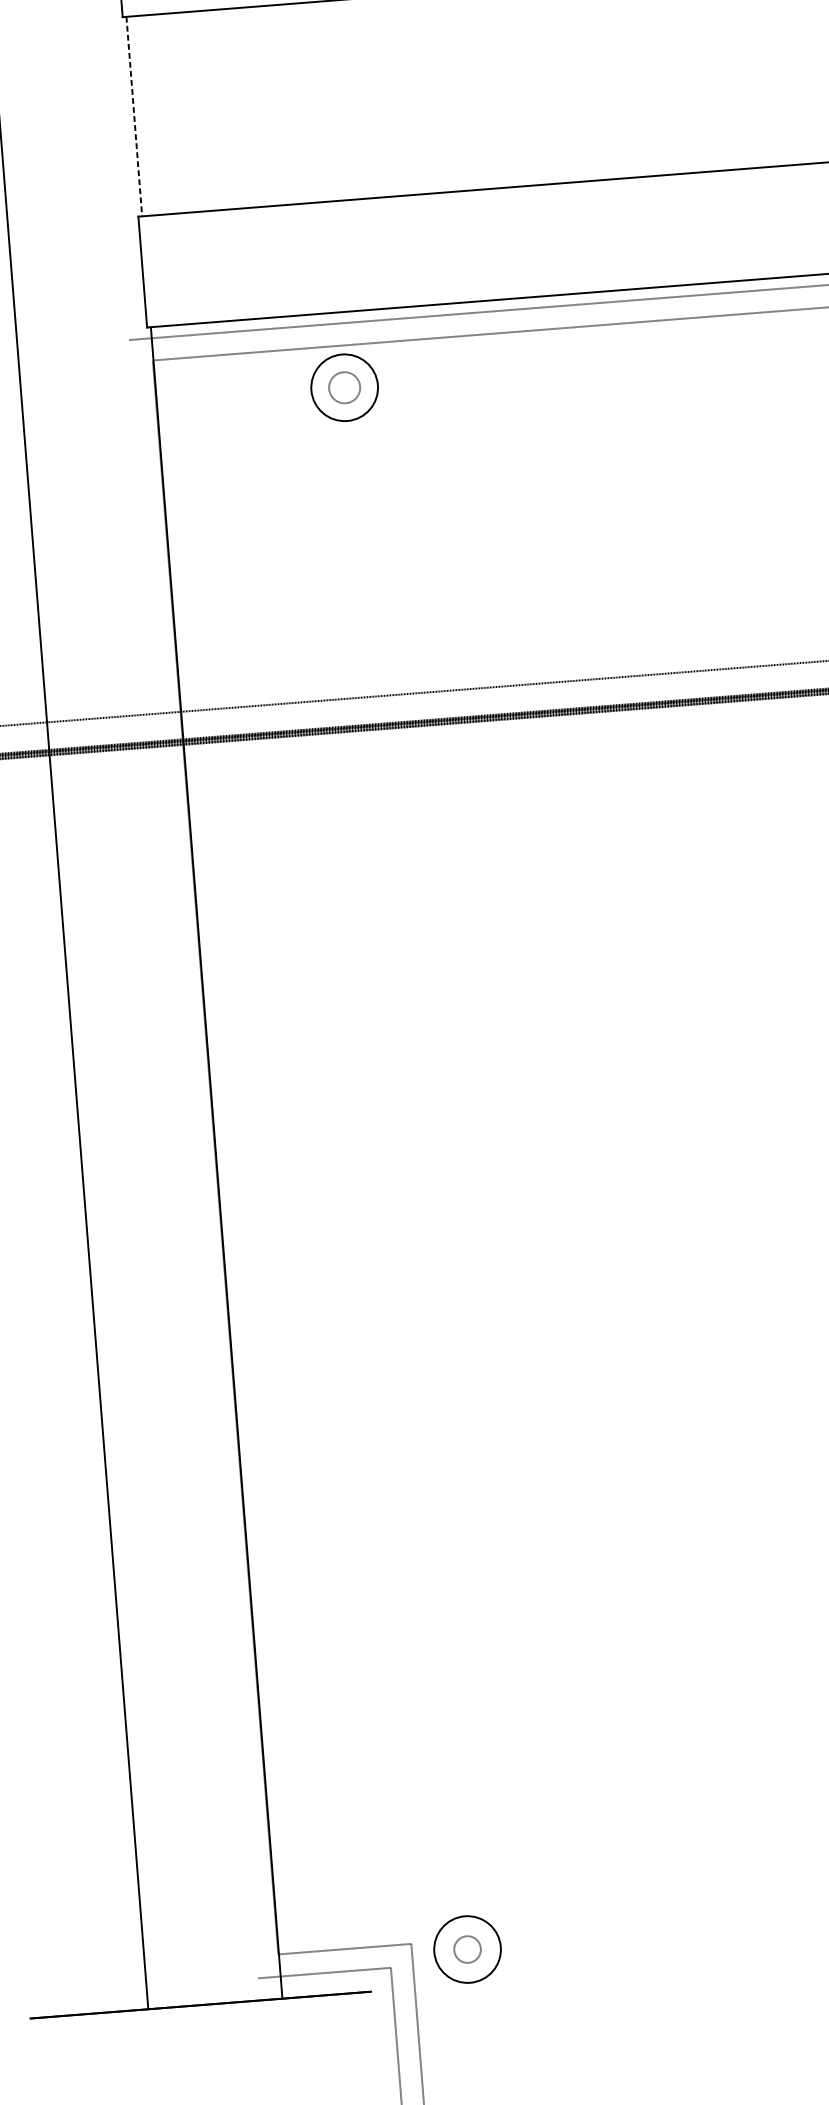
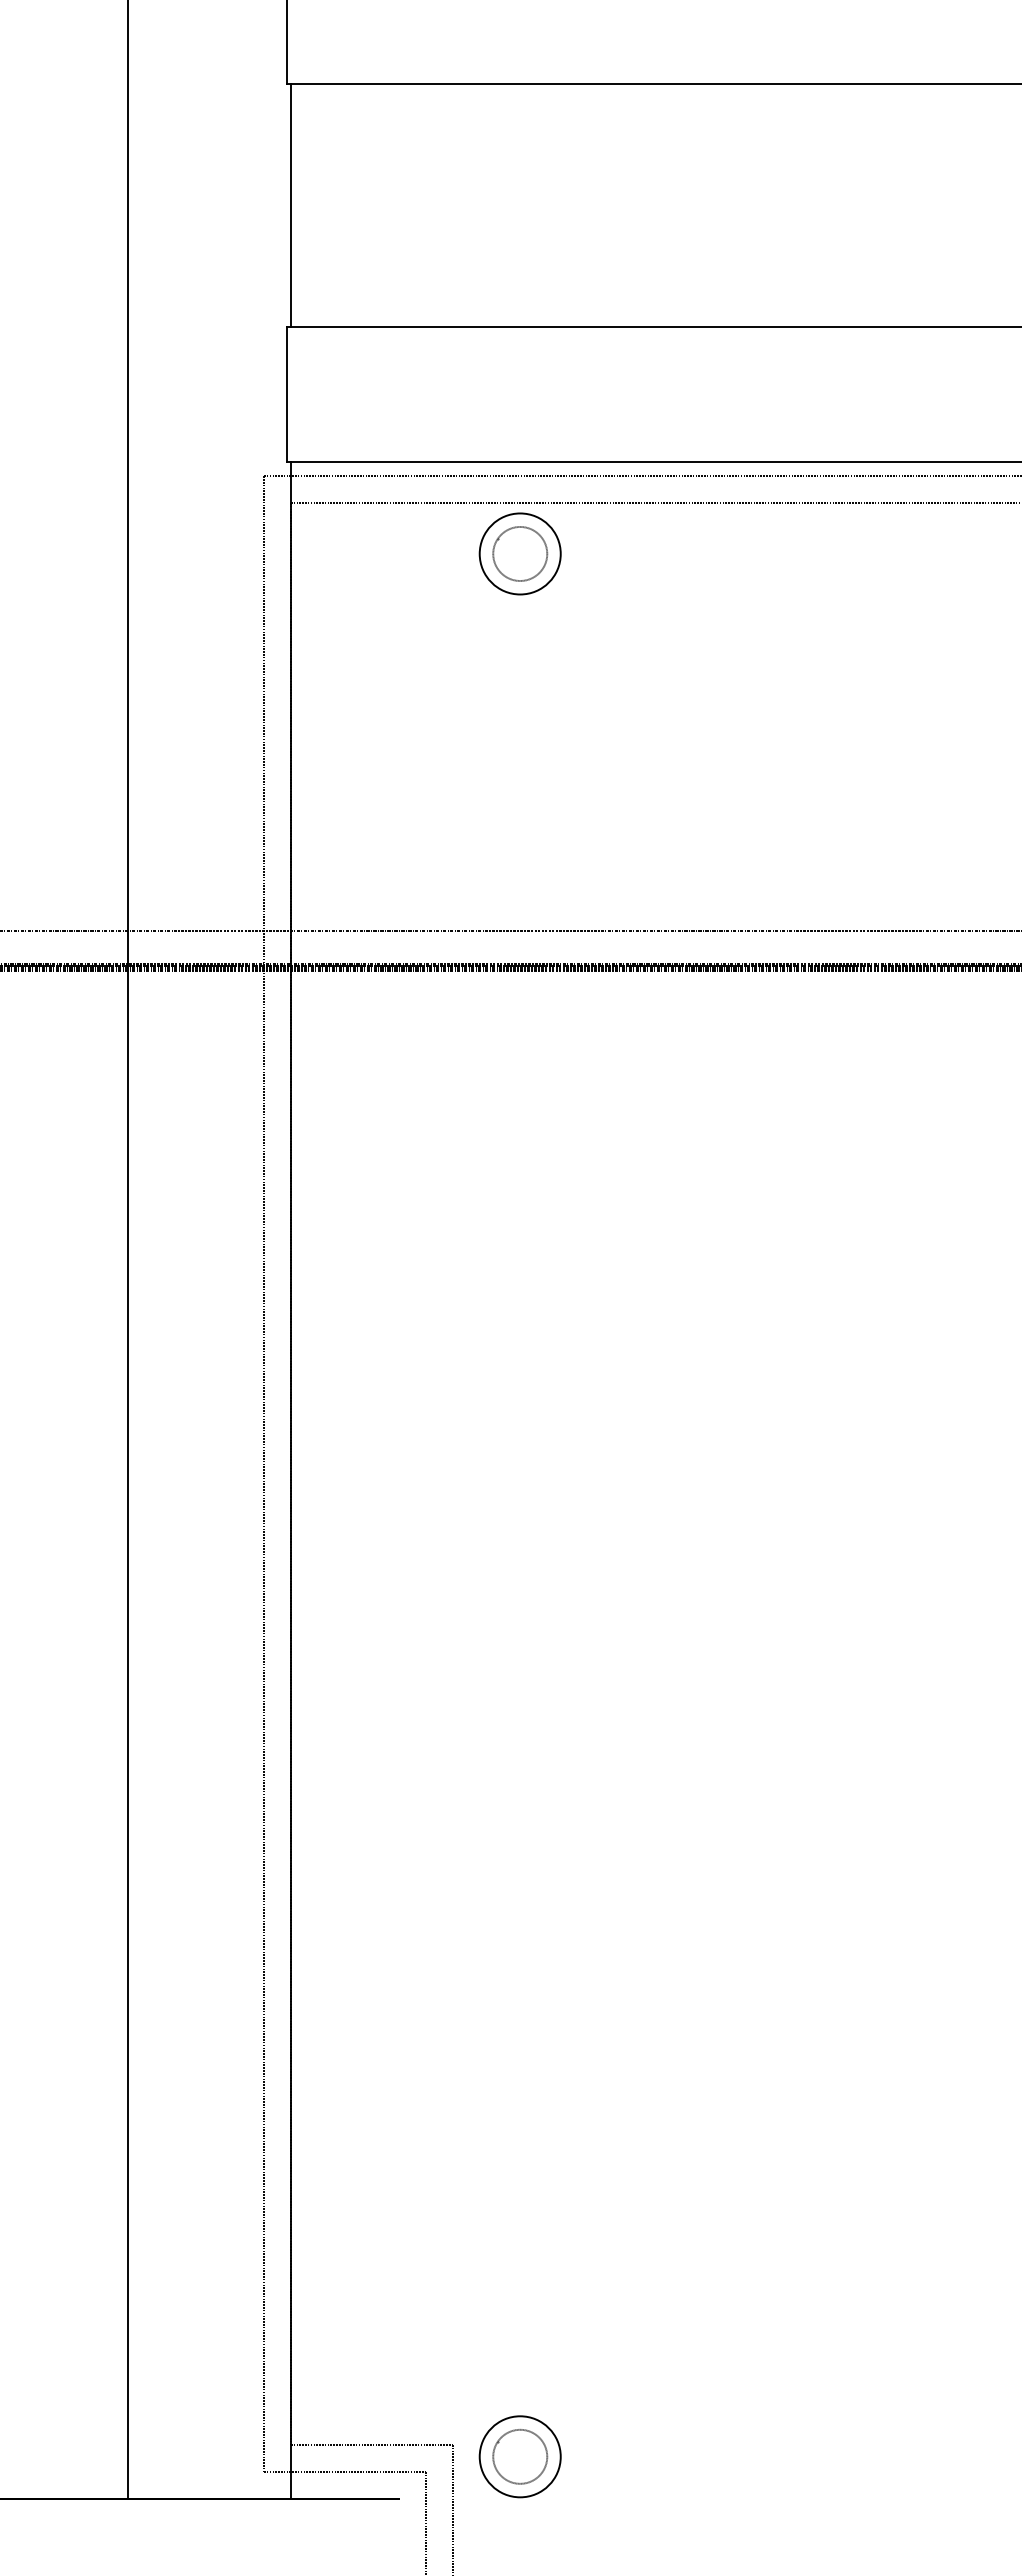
line: (134, 116) -> (291, 205), dashed -> solid
circle: (344, 387) -> (520, 553), size x1.43
line: (193, 1159) -> (263, 1473), added
circle: (467, 1949) -> (520, 2456), size x1.67

